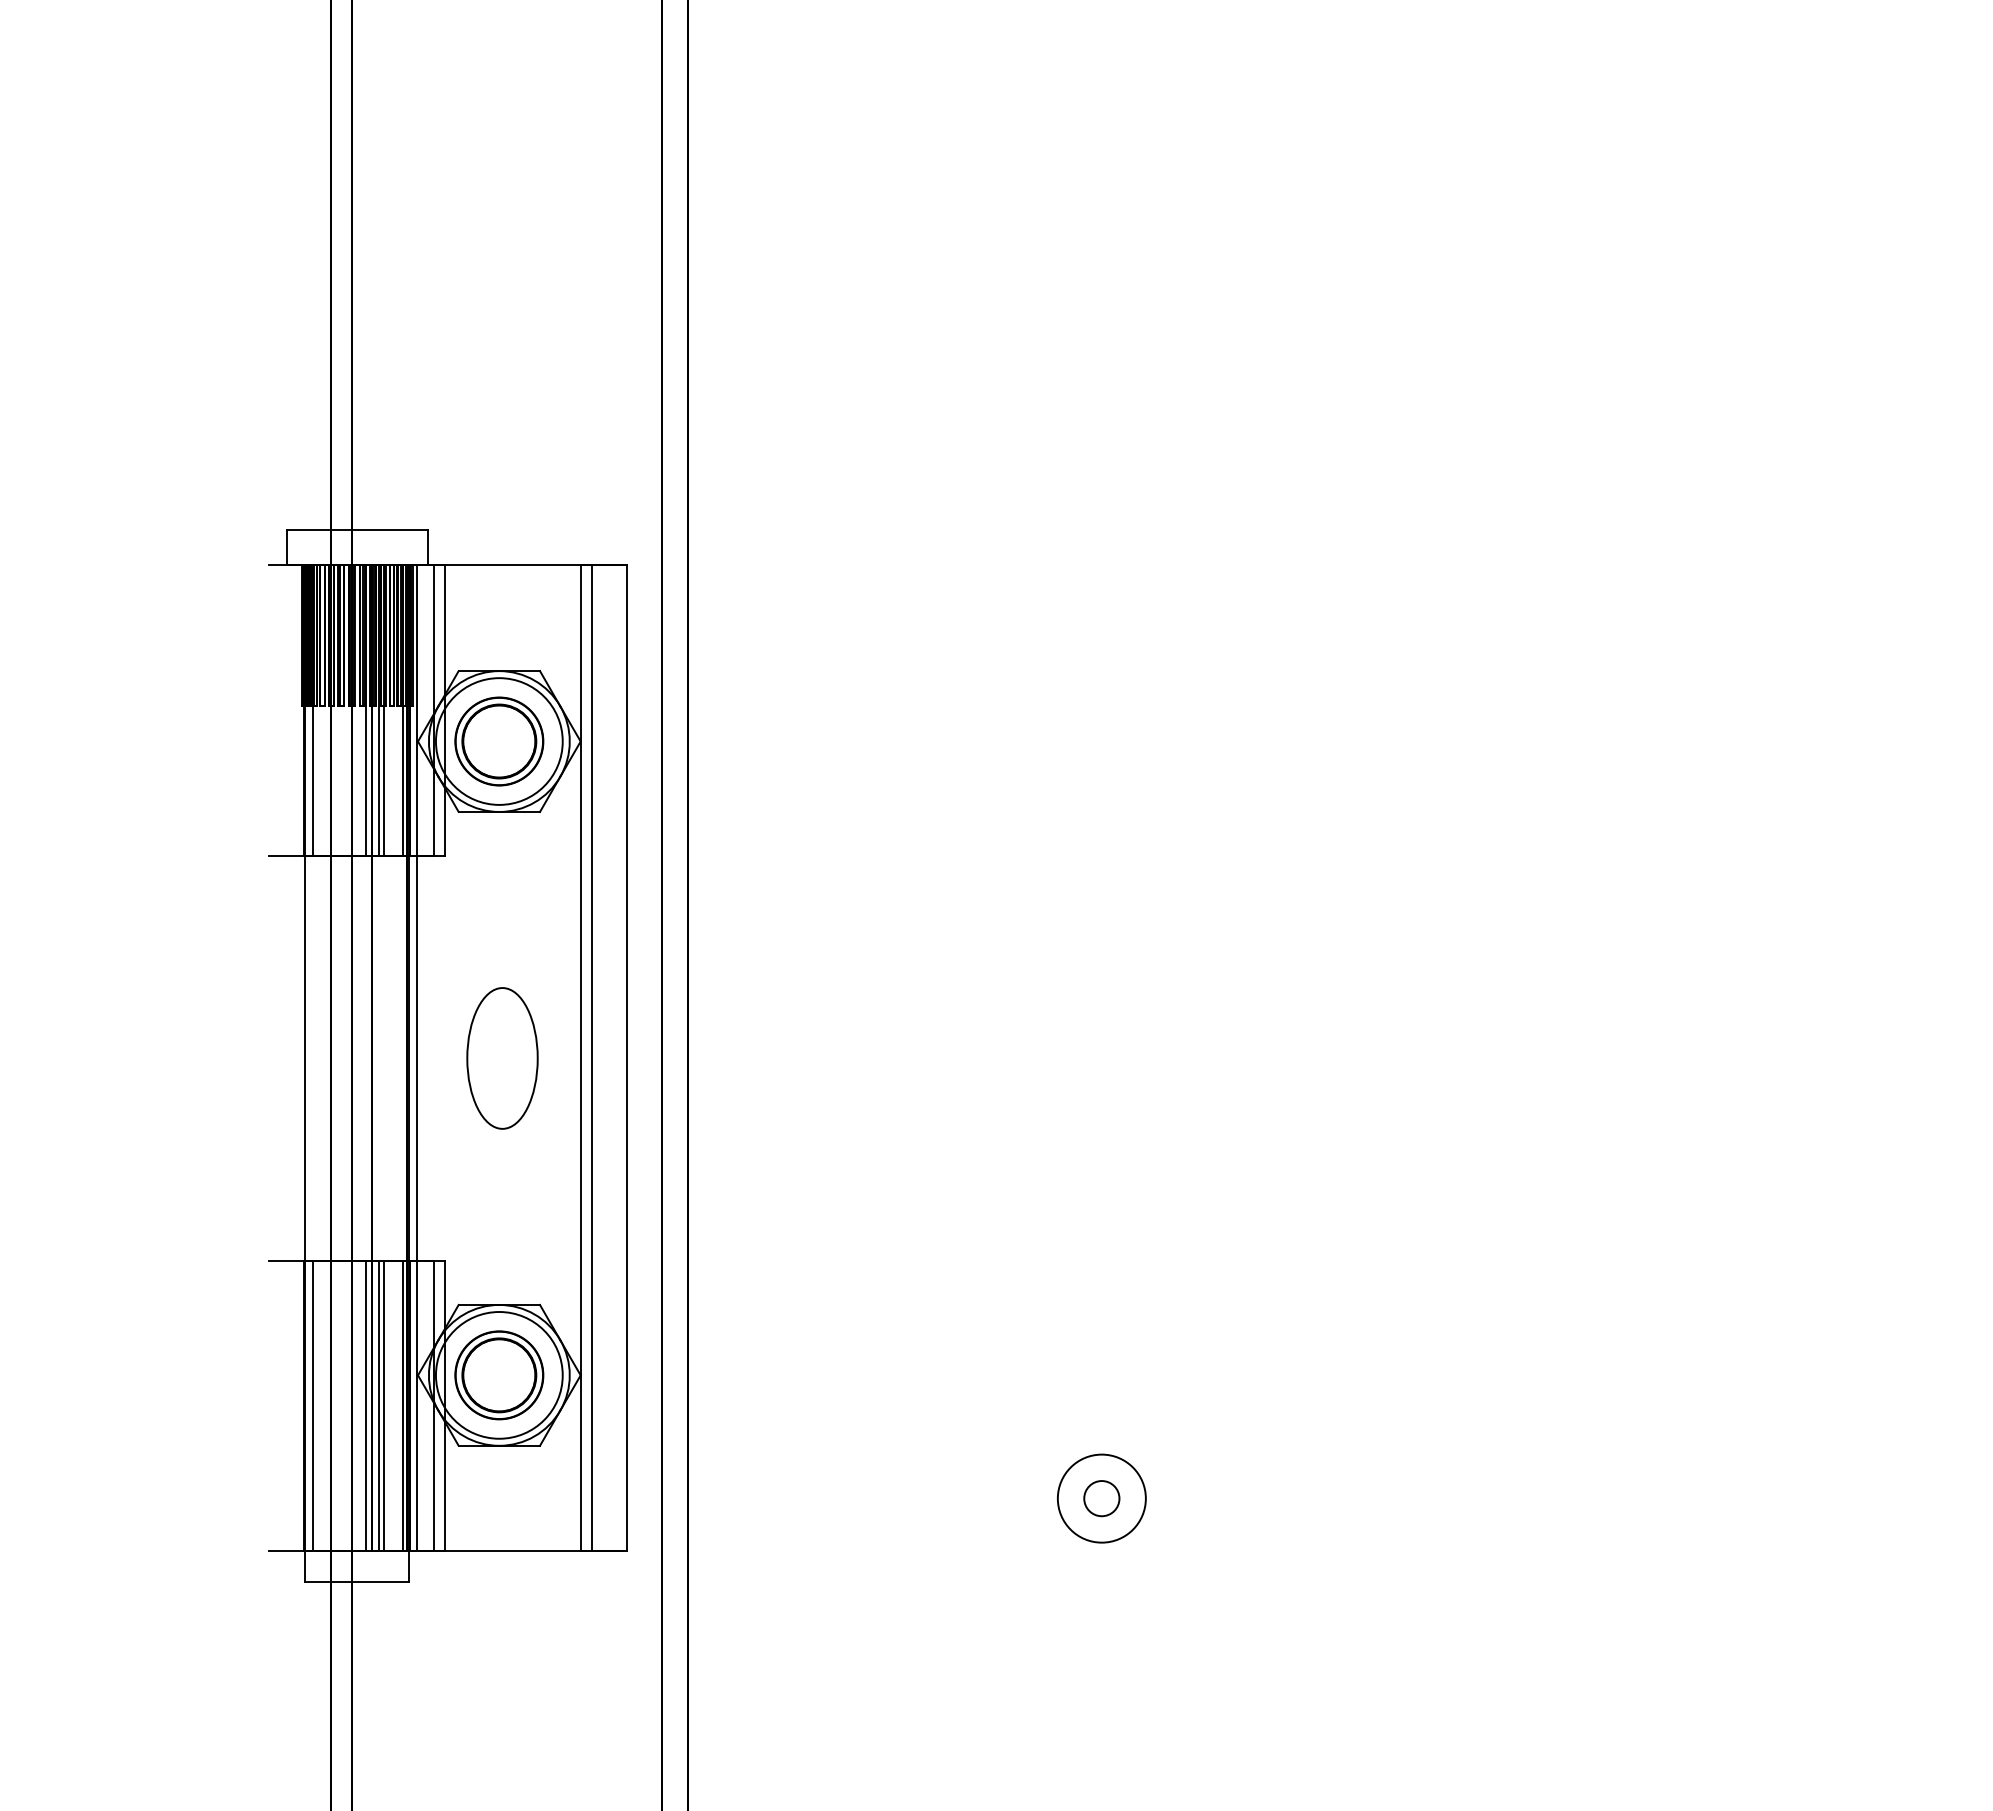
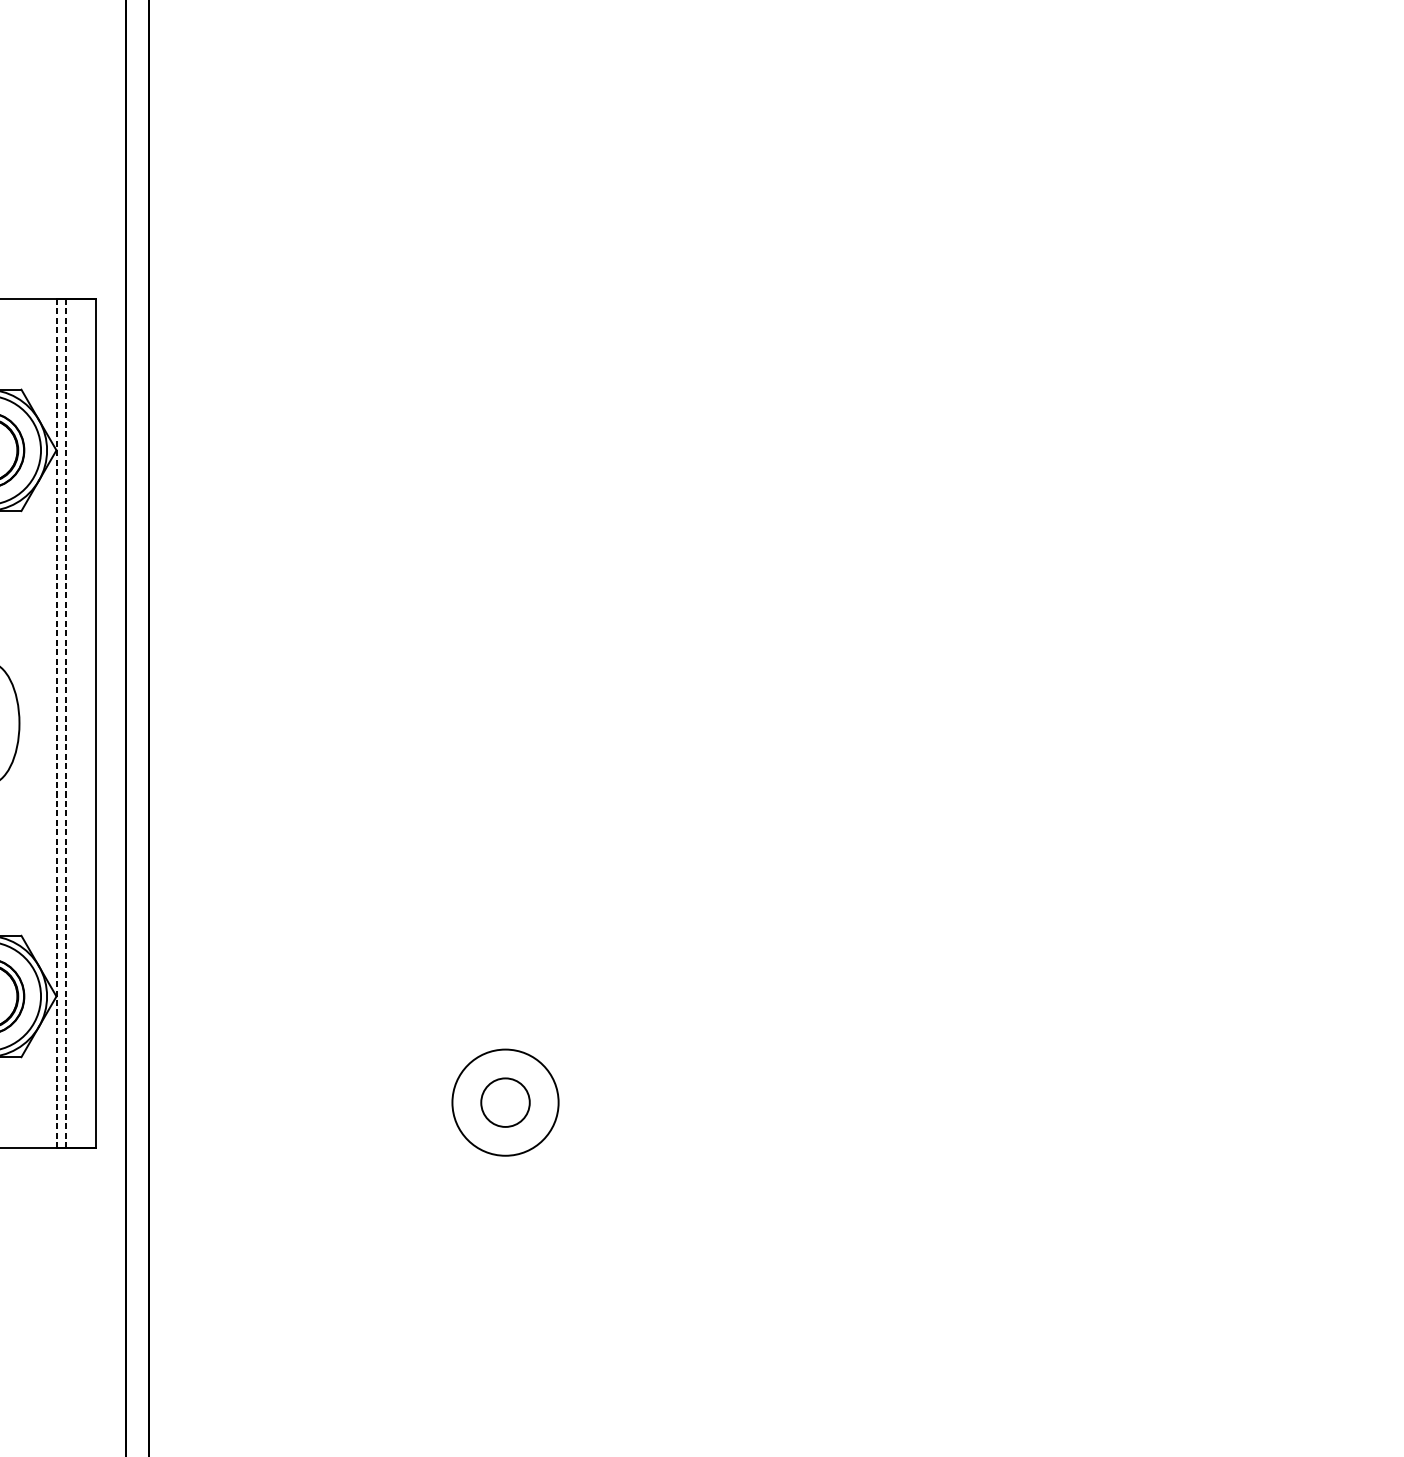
line: (581, 1058) -> (57, 723), solid -> dashed
line: (591, 1058) -> (65, 723), solid -> dashed
circle: (1101, 1498) -> (505, 1102), size x1.4
circle: (1101, 1498) -> (505, 1102), size x1.6

